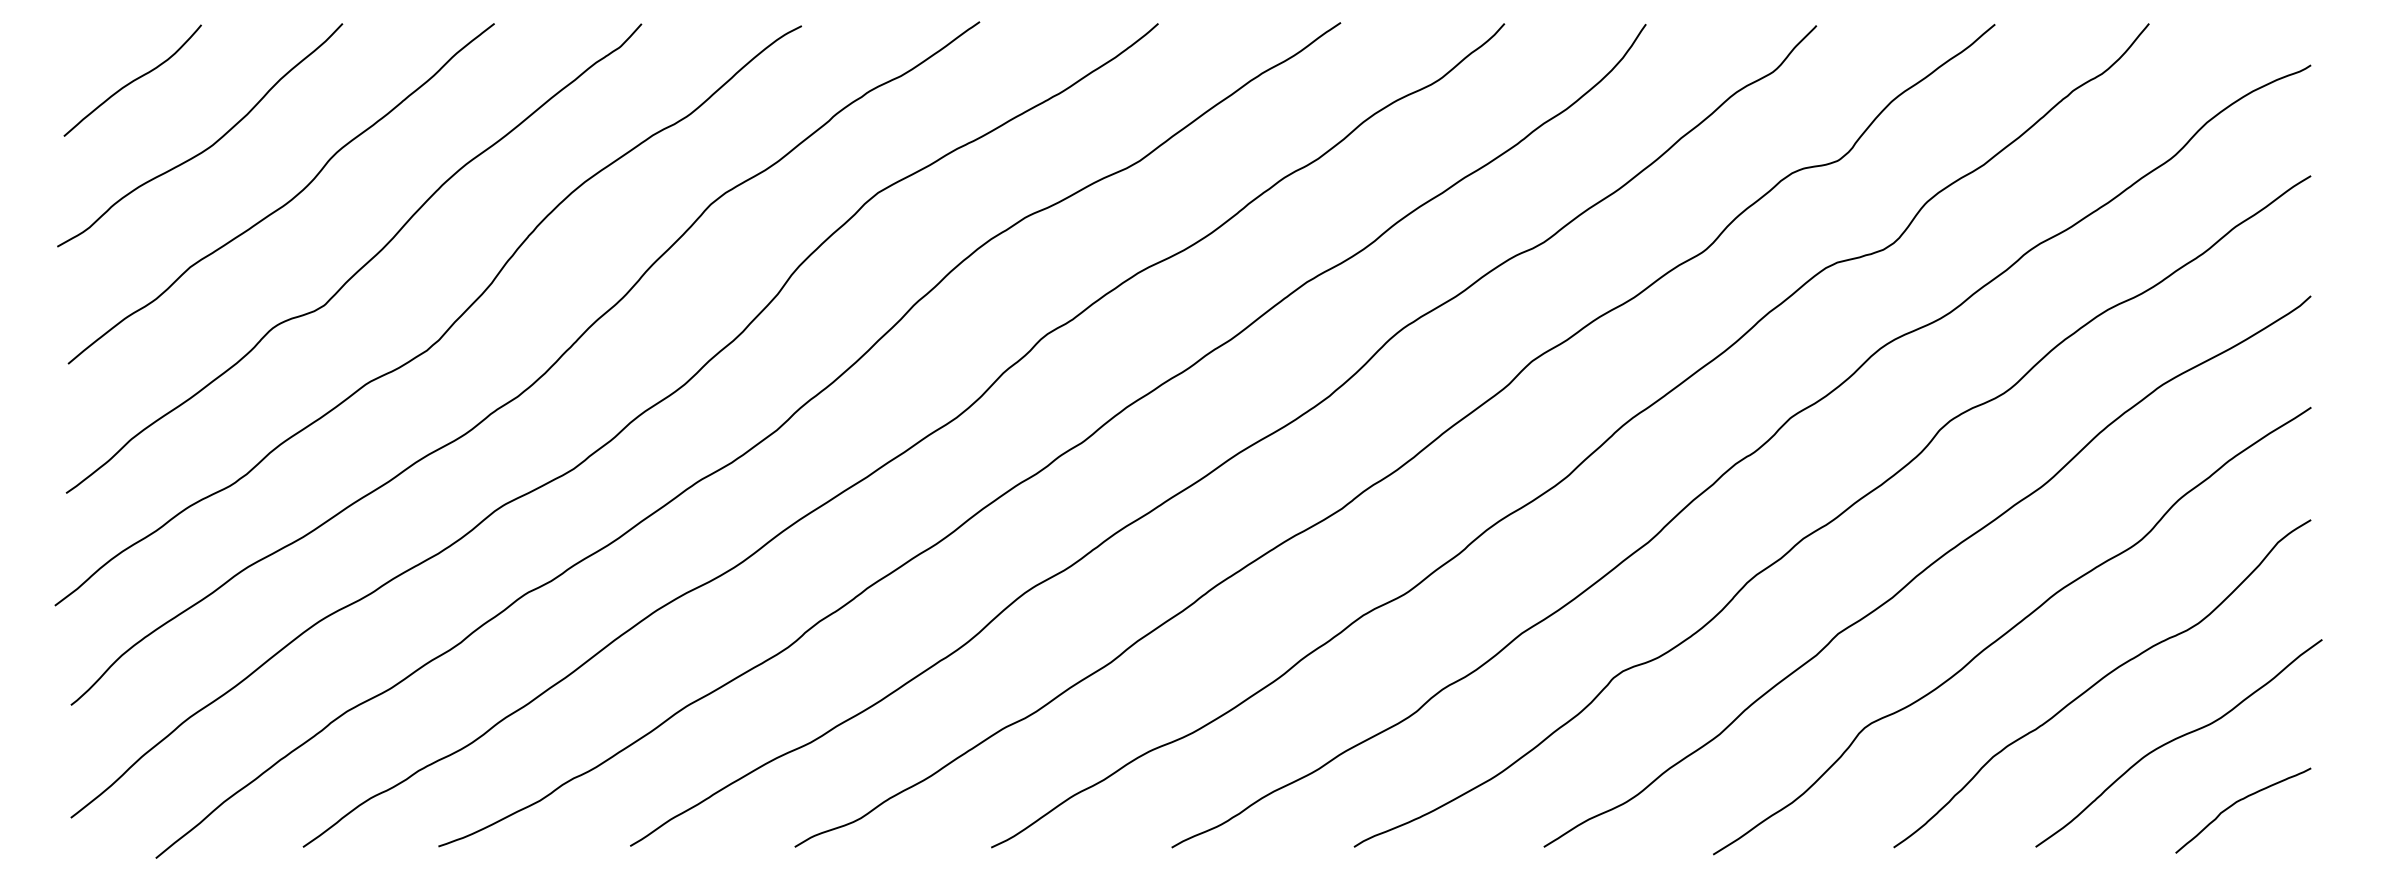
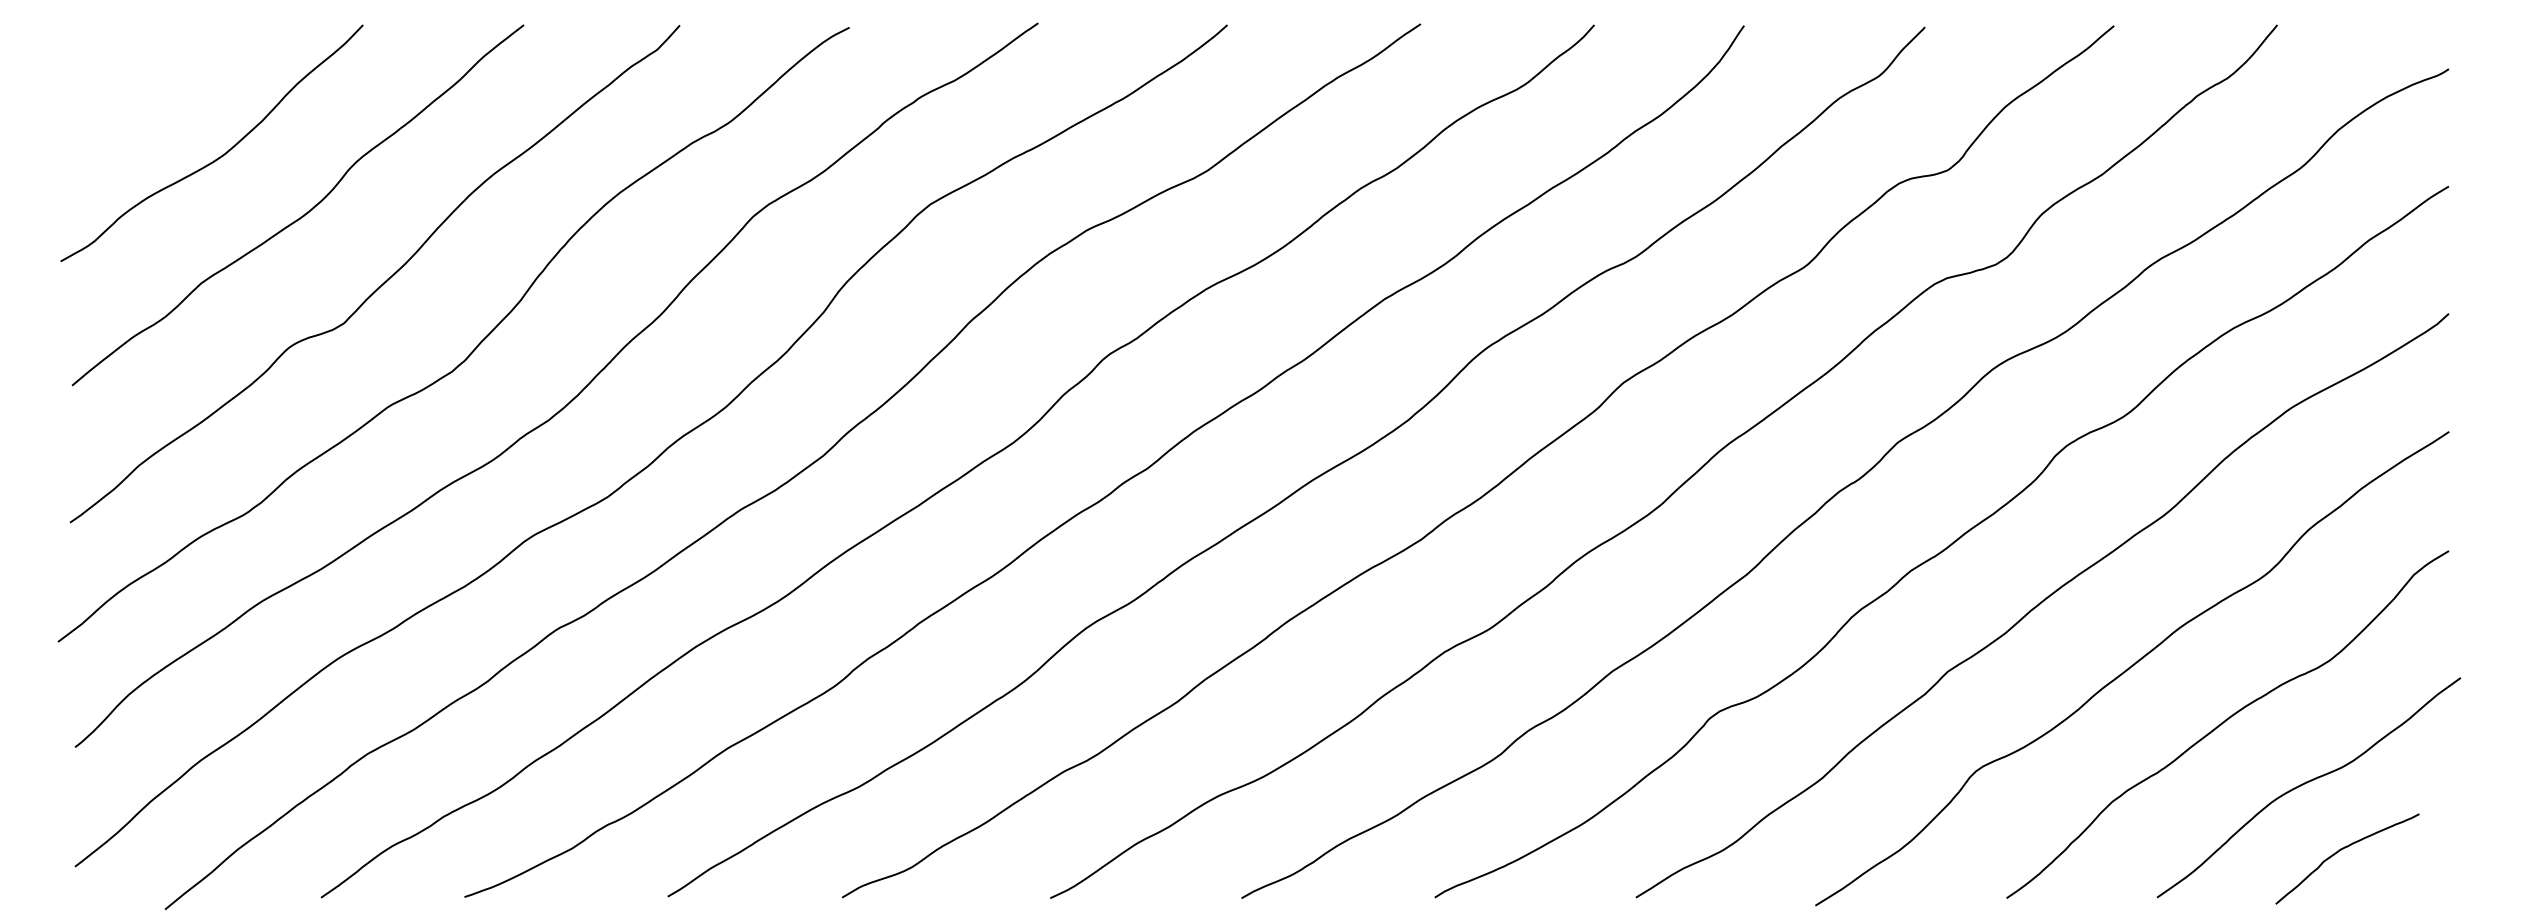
curve: (132, 80) -> (140, 85), removed
curve: (2238, 802) -> (2342, 850), moved

